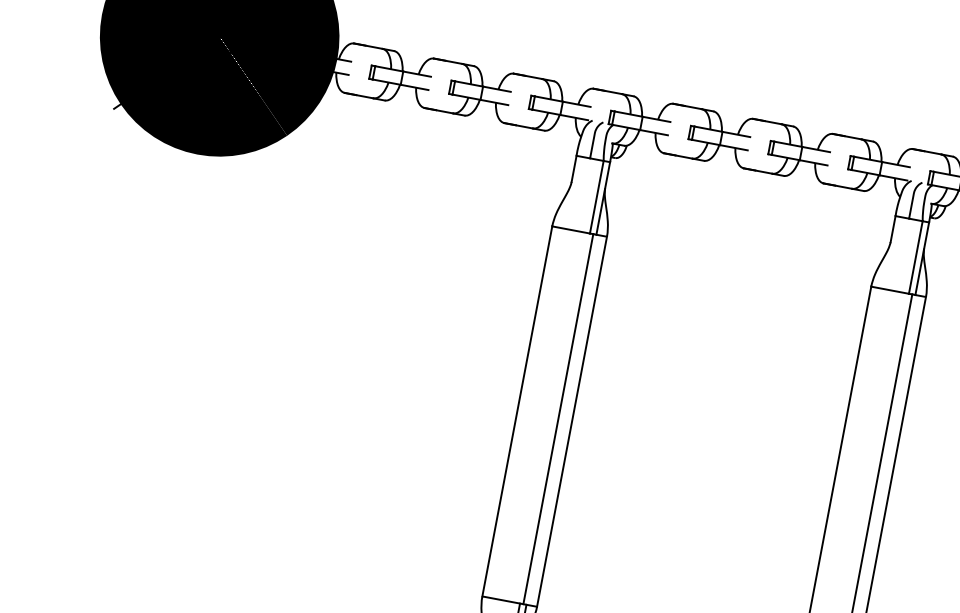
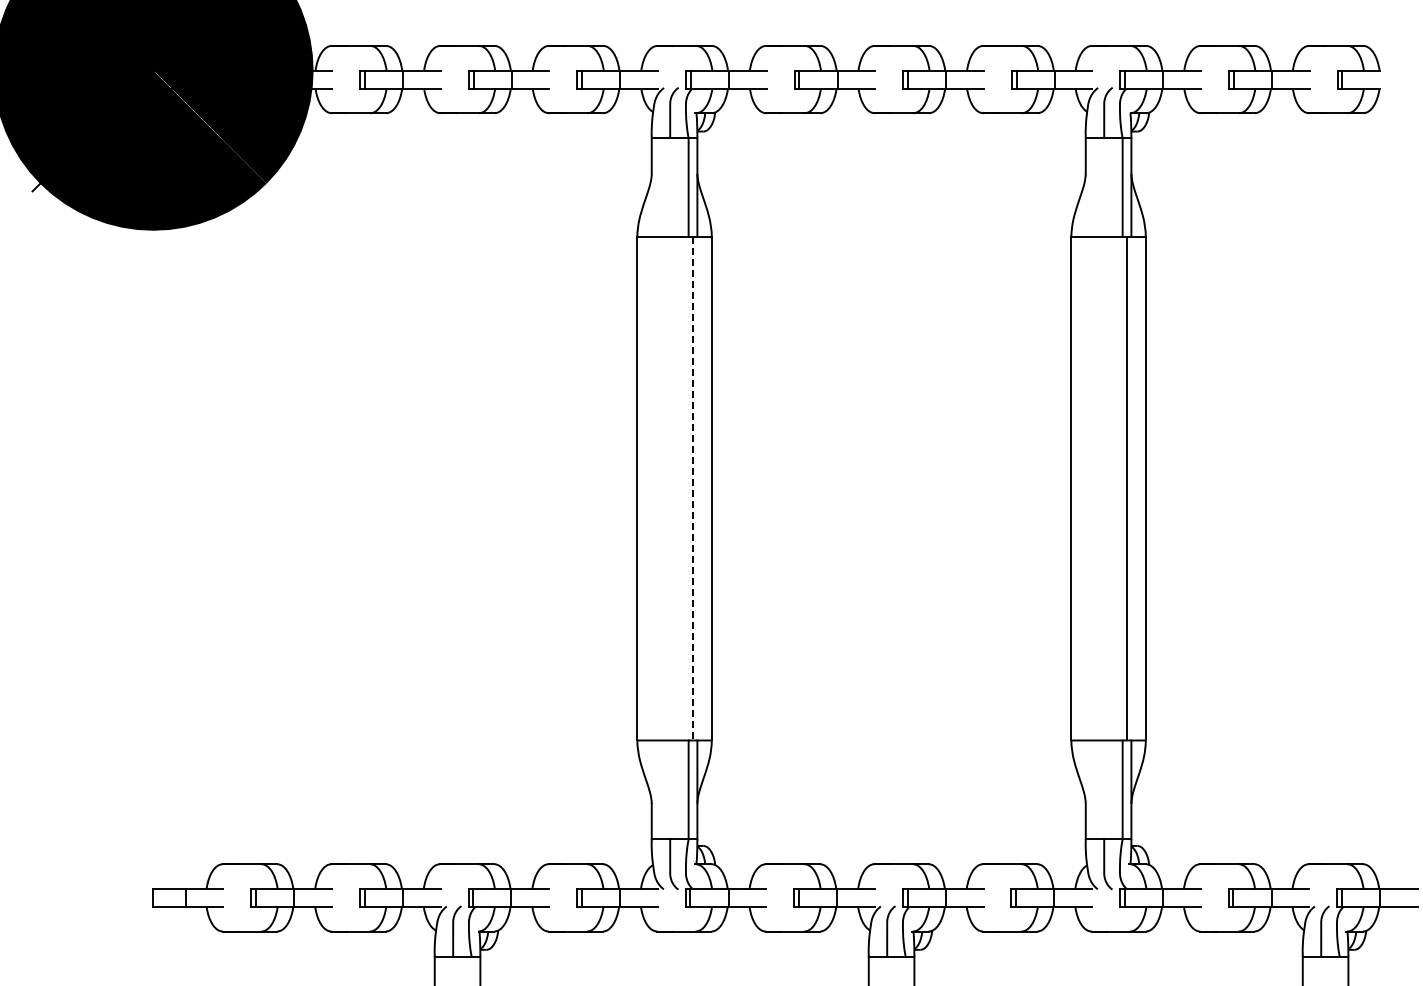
line: (558, 419) -> (693, 488), solid -> dashed

